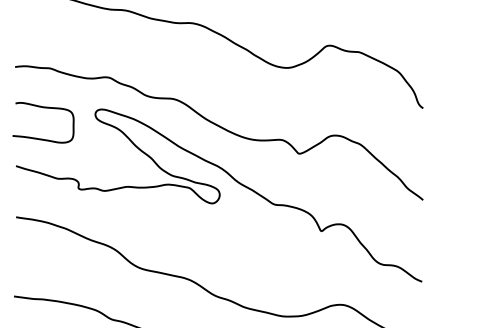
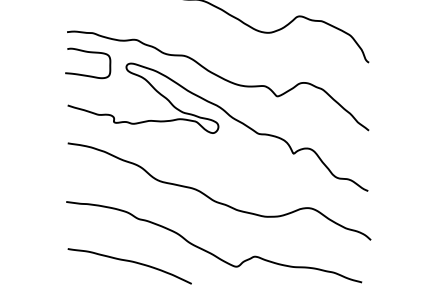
curve: (46, 109) -> (90, 53), moved

